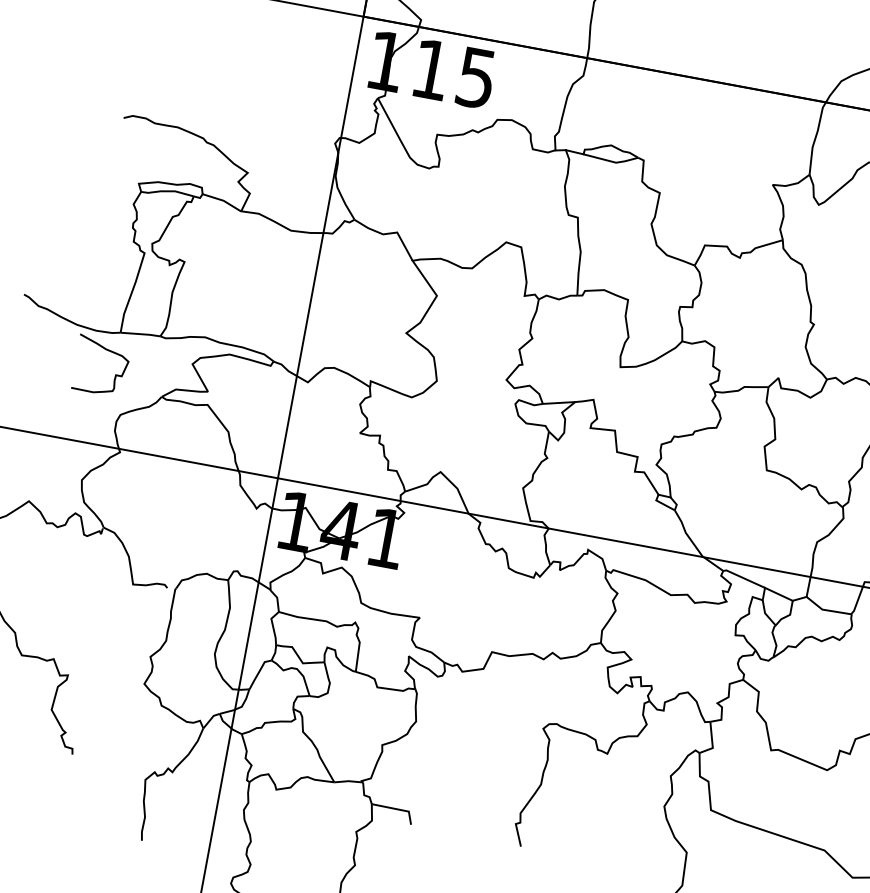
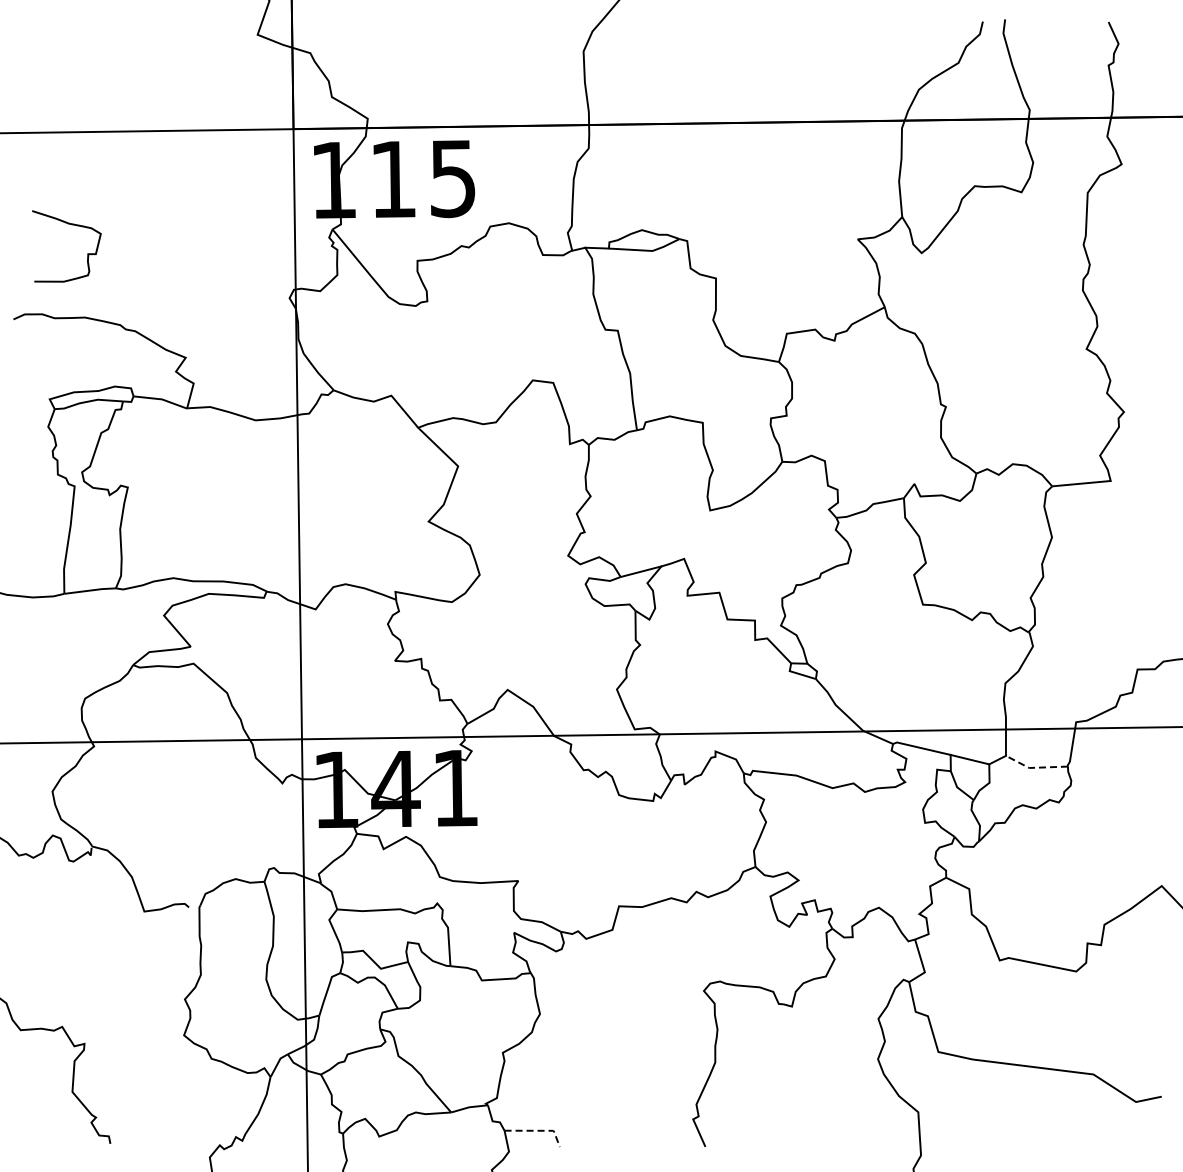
curve: (107, 351) -> (71, 225), moved
line: (826, 610) -> (1034, 767), solid -> dashed
line: (397, 809) -> (538, 1130), solid -> dashed

